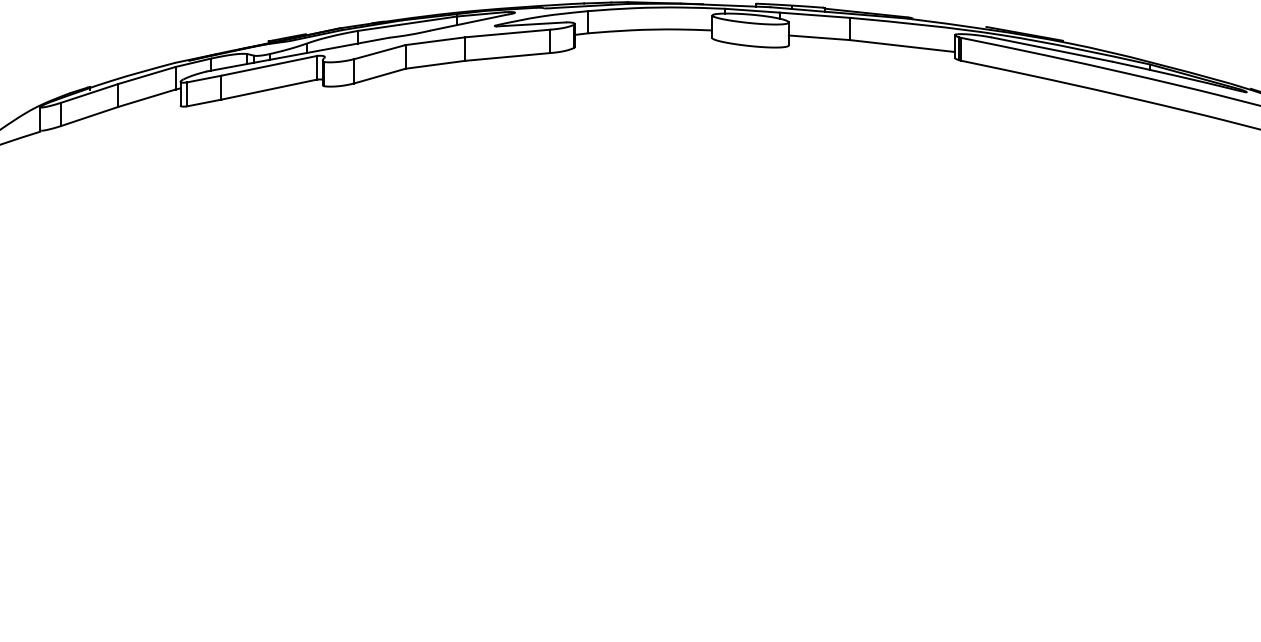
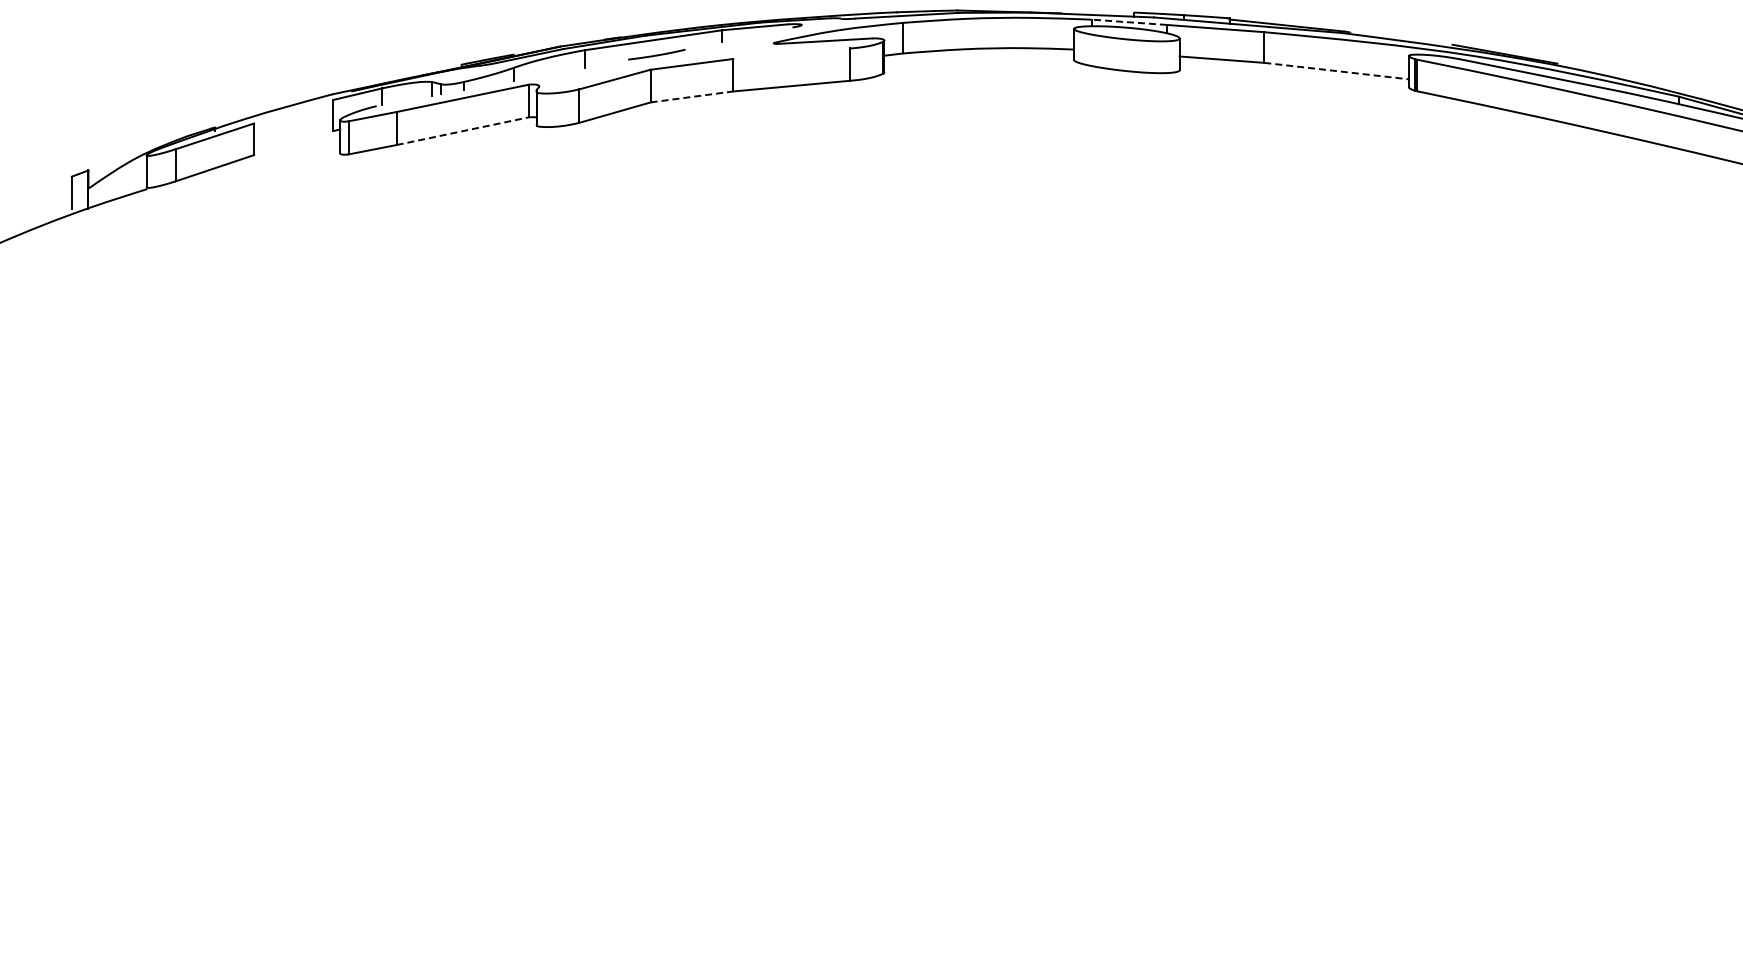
line: (752, 10) -> (1129, 22), solid -> dashed
line: (469, 22) -> (738, 38), removed
line: (507, 33) -> (791, 53), removed
line: (902, 46) -> (1336, 71), solid -> dashed
line: (298, 54) -> (502, 82), removed
line: (435, 64) -> (691, 96), solid -> dashed
line: (146, 75) -> (293, 111), removed
line: (269, 89) -> (462, 131), solid -> dashed
line: (146, 98) -> (293, 143), removed

